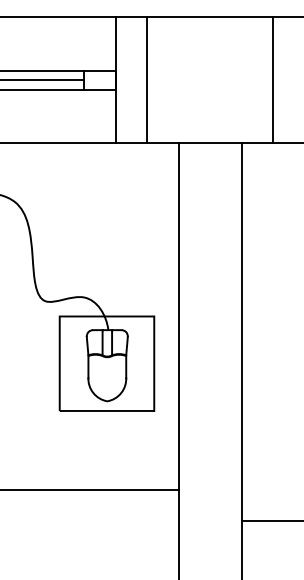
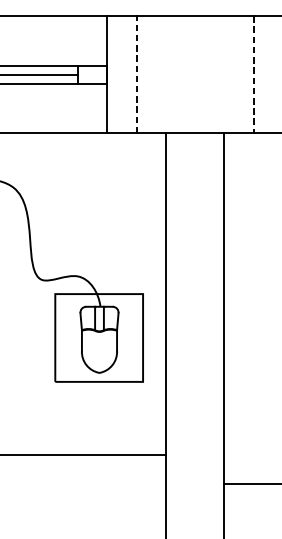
line: (147, 79) -> (136, 73), solid -> dashed
line: (273, 80) -> (253, 74), solid -> dashed

